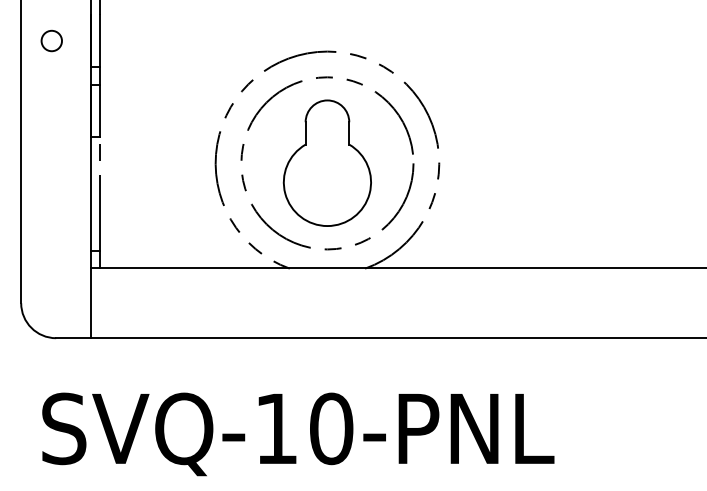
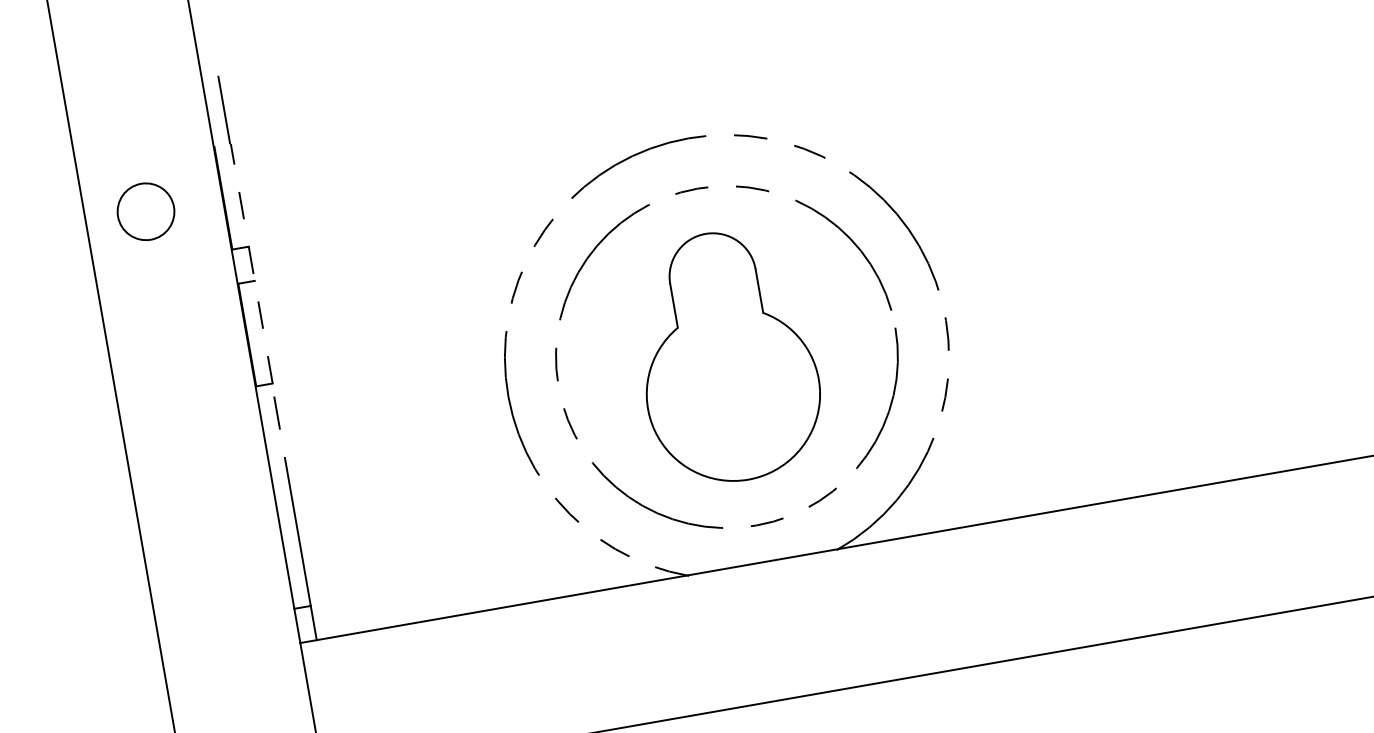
circle: (51, 40) -> (145, 210), size x1.4
line: (99, 75) -> (250, 262), solid -> dashed

